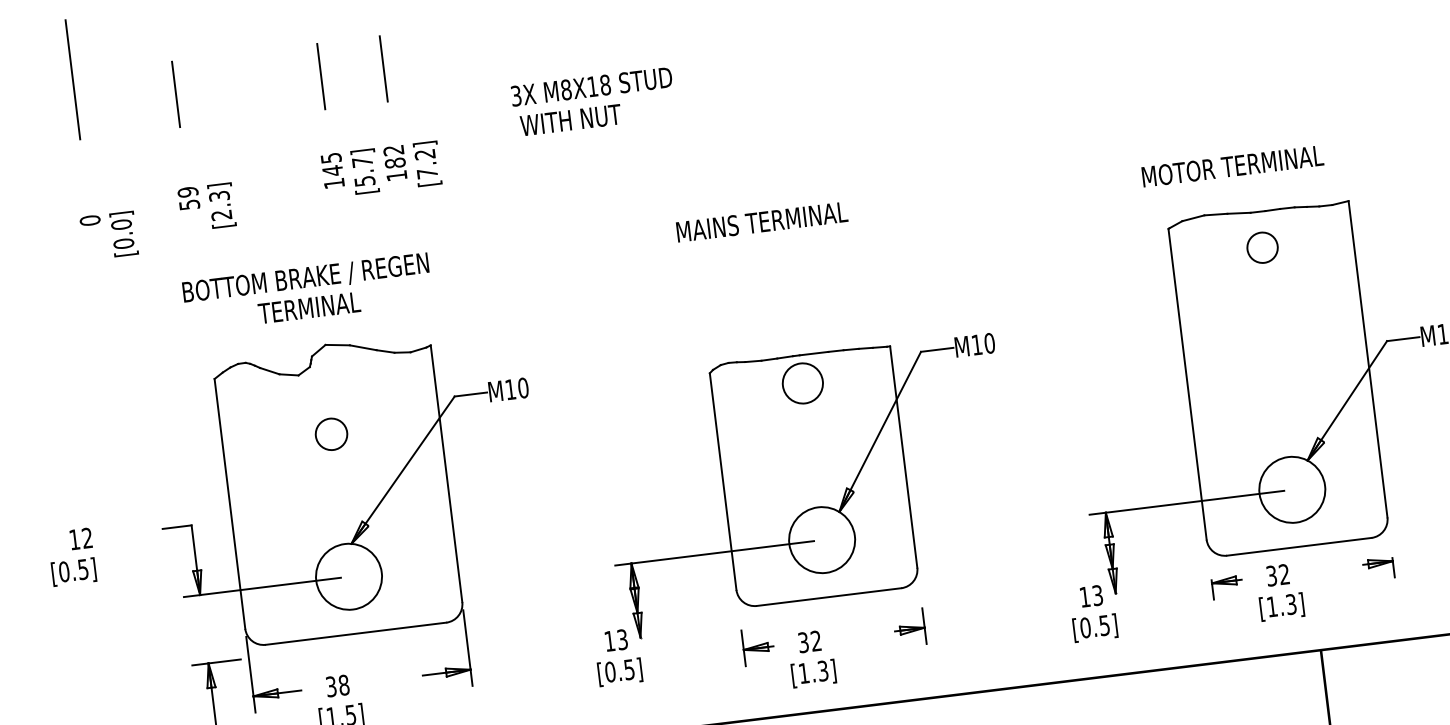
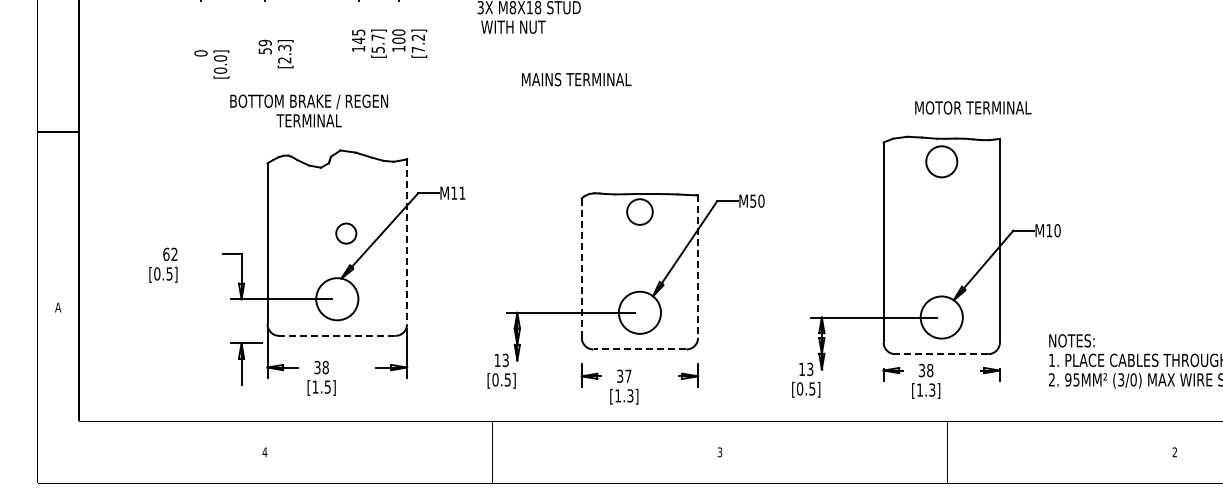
text: (393, 156) -> (398, 36), 182 -> 100
text: (1233, 165) -> (973, 107), moved
text: (761, 221) -> (576, 79), moved
circle: (1262, 247) -> (941, 161), size x1.6
text: (306, 292) -> (308, 110), moved
text: (977, 343) -> (753, 200), M10 -> M50
text: (523, 386) -> (462, 192), M10 -> M11
circle: (331, 434) -> (346, 233), moved
line: (904, 458) -> (698, 267), solid -> dashed
line: (447, 473) -> (407, 241), solid -> dashed
line: (722, 482) -> (581, 268), solid -> dashed
text: (74, 539) -> (166, 254), 12 -> 62
line: (1298, 547) -> (941, 354), solid -> dashed
text: (1284, 574) -> (930, 370), 32 -> 38
line: (828, 597) -> (639, 349), solid -> dashed
line: (354, 633) -> (336, 335), solid -> dashed
text: (816, 639) -> (628, 375), 32 -> 37

